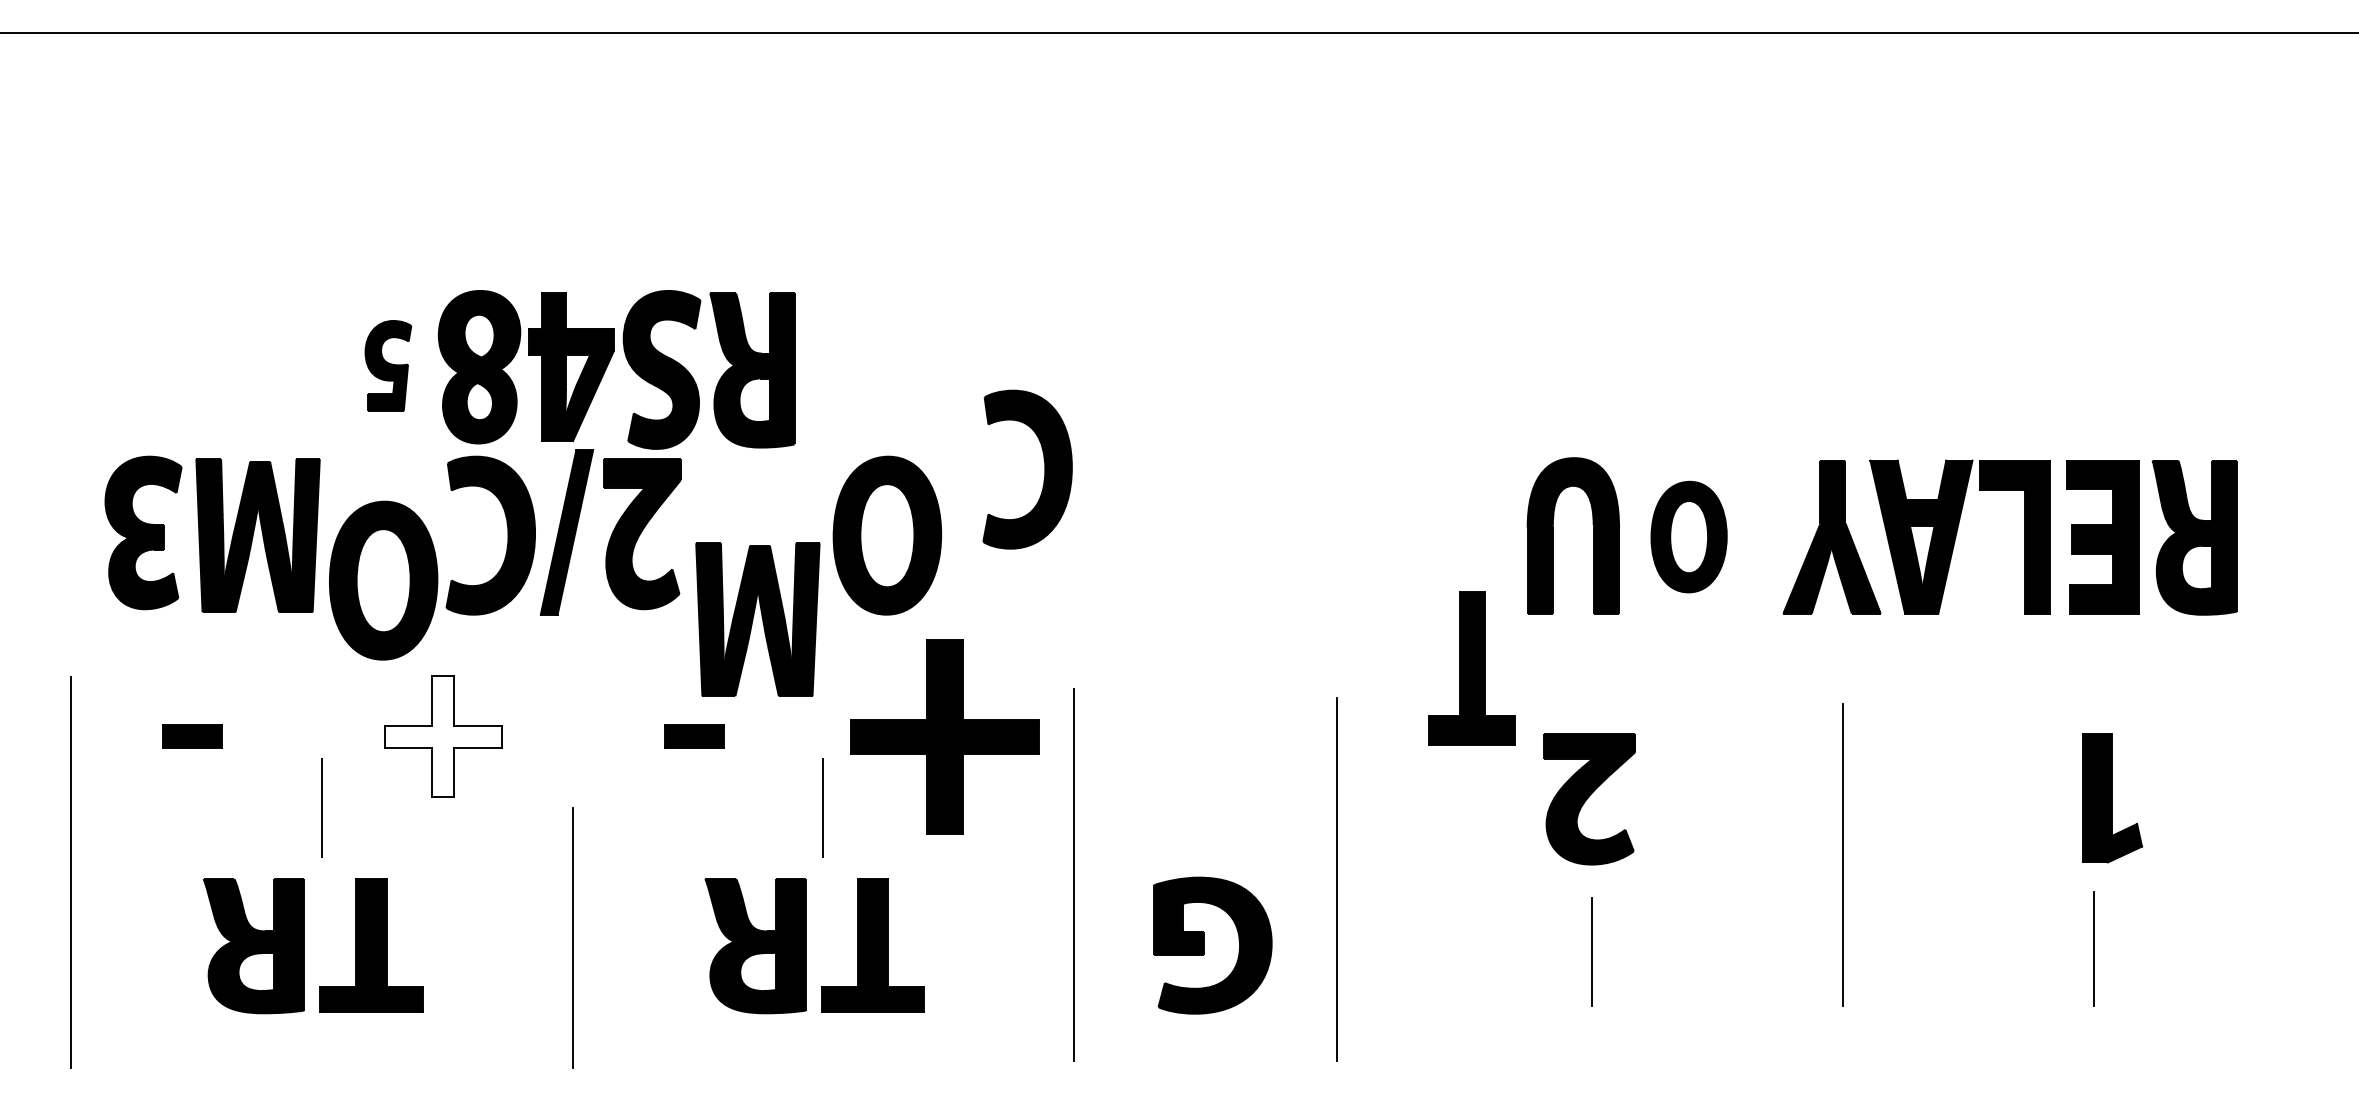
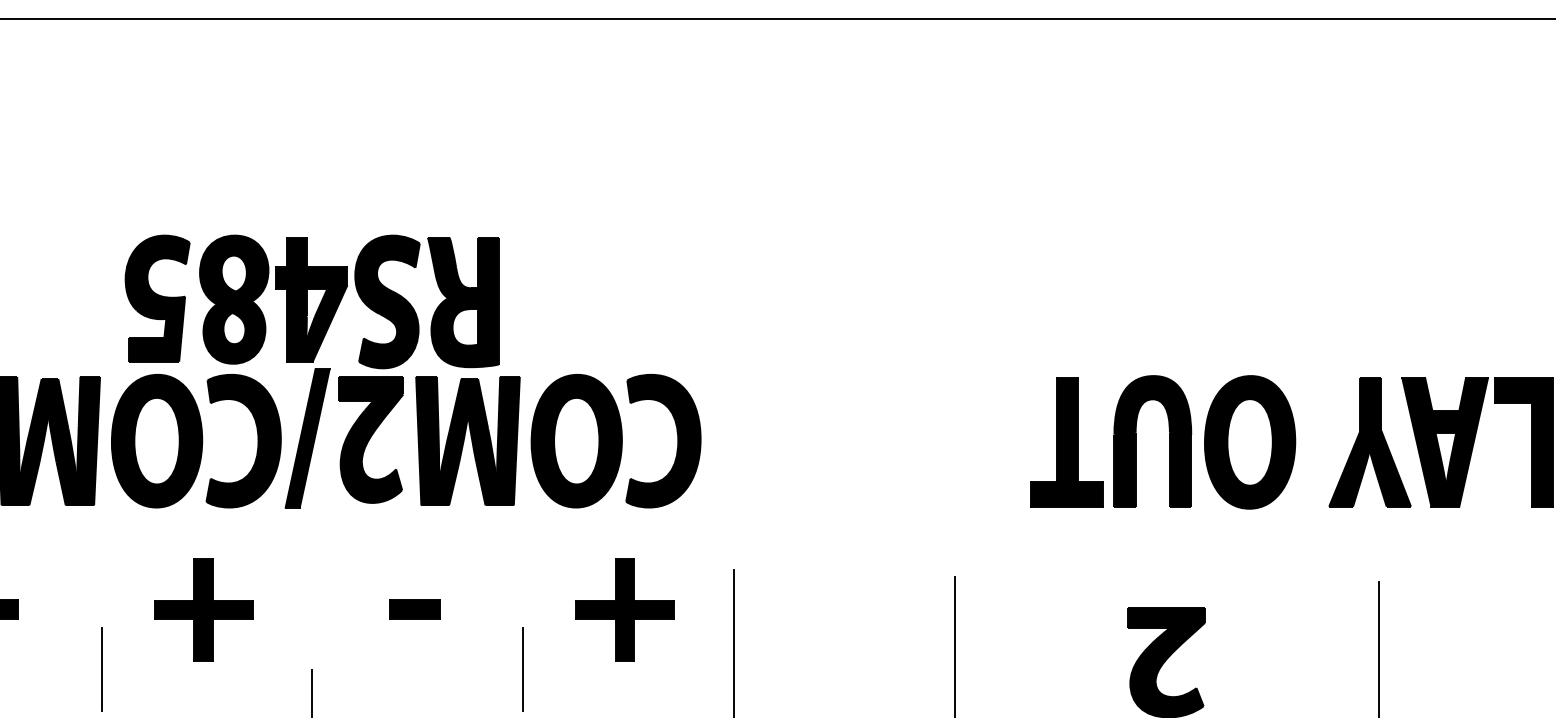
part: (388, 365) -> (157, 298), size x1.67
part: (1044, 469) -> (677, 441), moved
part: (1688, 536) -> (1249, 441), size x1.43
part: (383, 580) -> (156, 441), moved
part: (757, 619) -> (467, 441), moved
part: (1471, 668) -> (1066, 442), moved
fill: (442, 736) -> (203, 609), added
part: (944, 736) -> (624, 609), size x0.62

